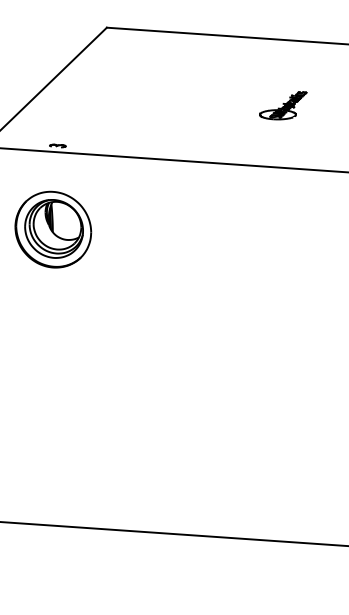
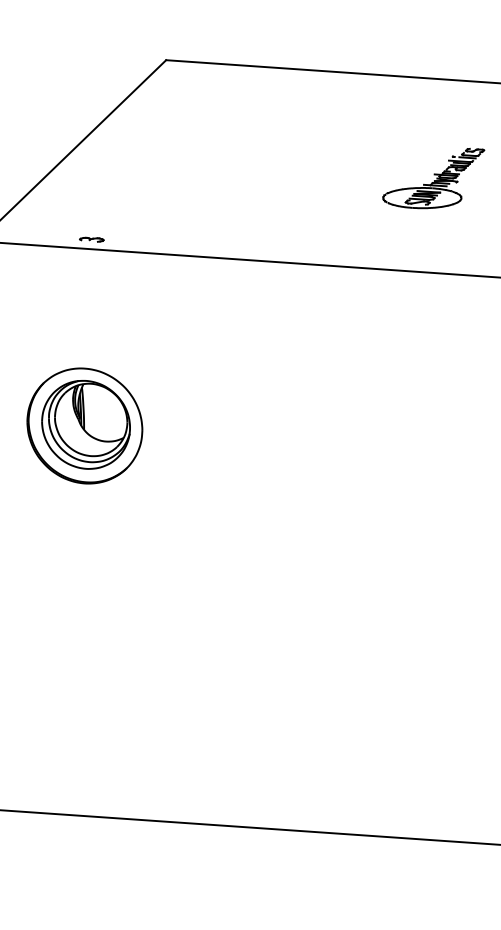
part: (283, 105) -> (434, 178), size x1.43
part: (53, 229) -> (85, 425), moved

